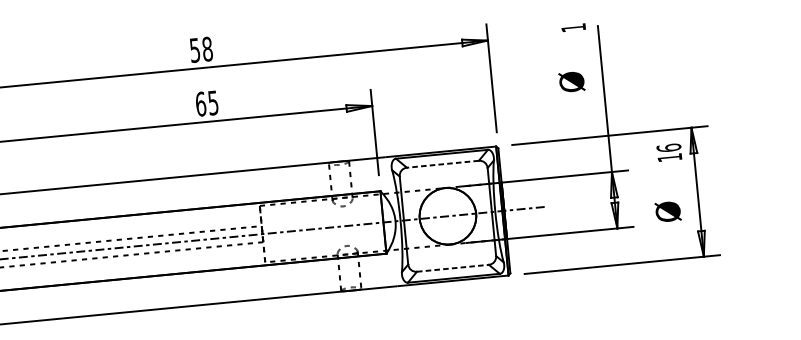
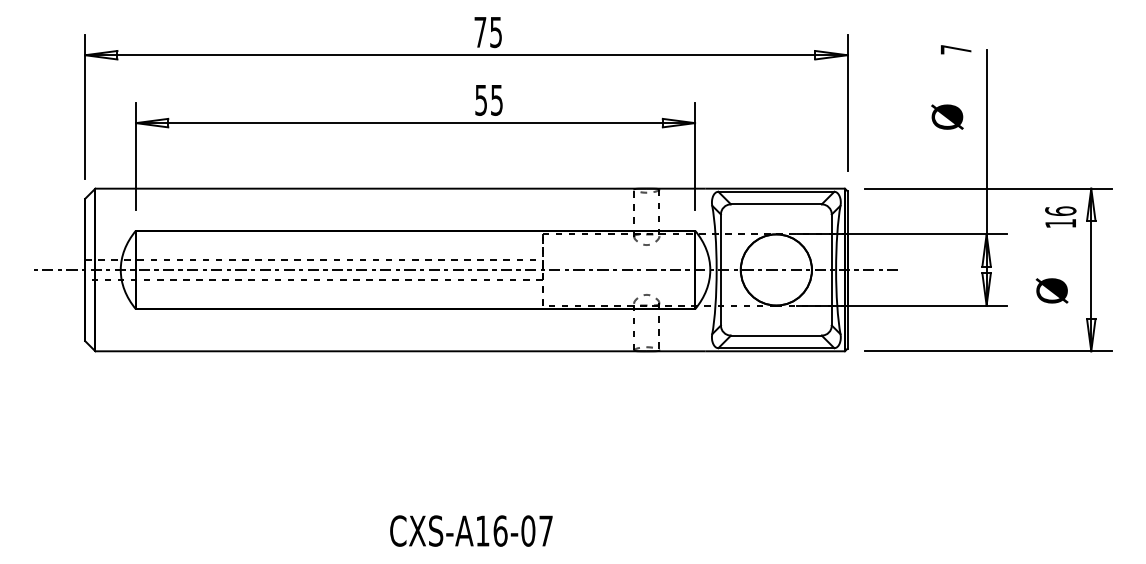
text: (573, 27) -> (955, 49), 1 -> 7
text: (201, 49) -> (488, 32), 58 -> 75
text: (201, 103) -> (481, 99), 65 -> 55
line: (442, 164) -> (775, 204), dashed -> solid
line: (453, 268) -> (776, 335), dashed -> solid

